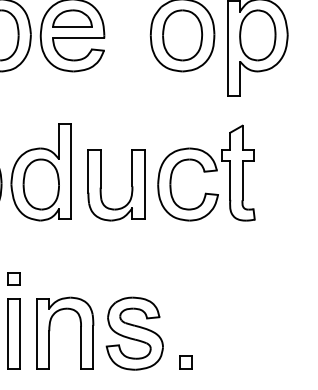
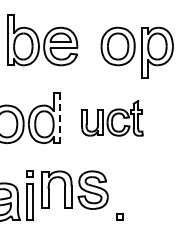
line: (72, 171) -> (60, 117), solid -> dashed
part: (171, 173) -> (112, 118), size x0.7
part: (98, 332) -> (74, 189), moved

